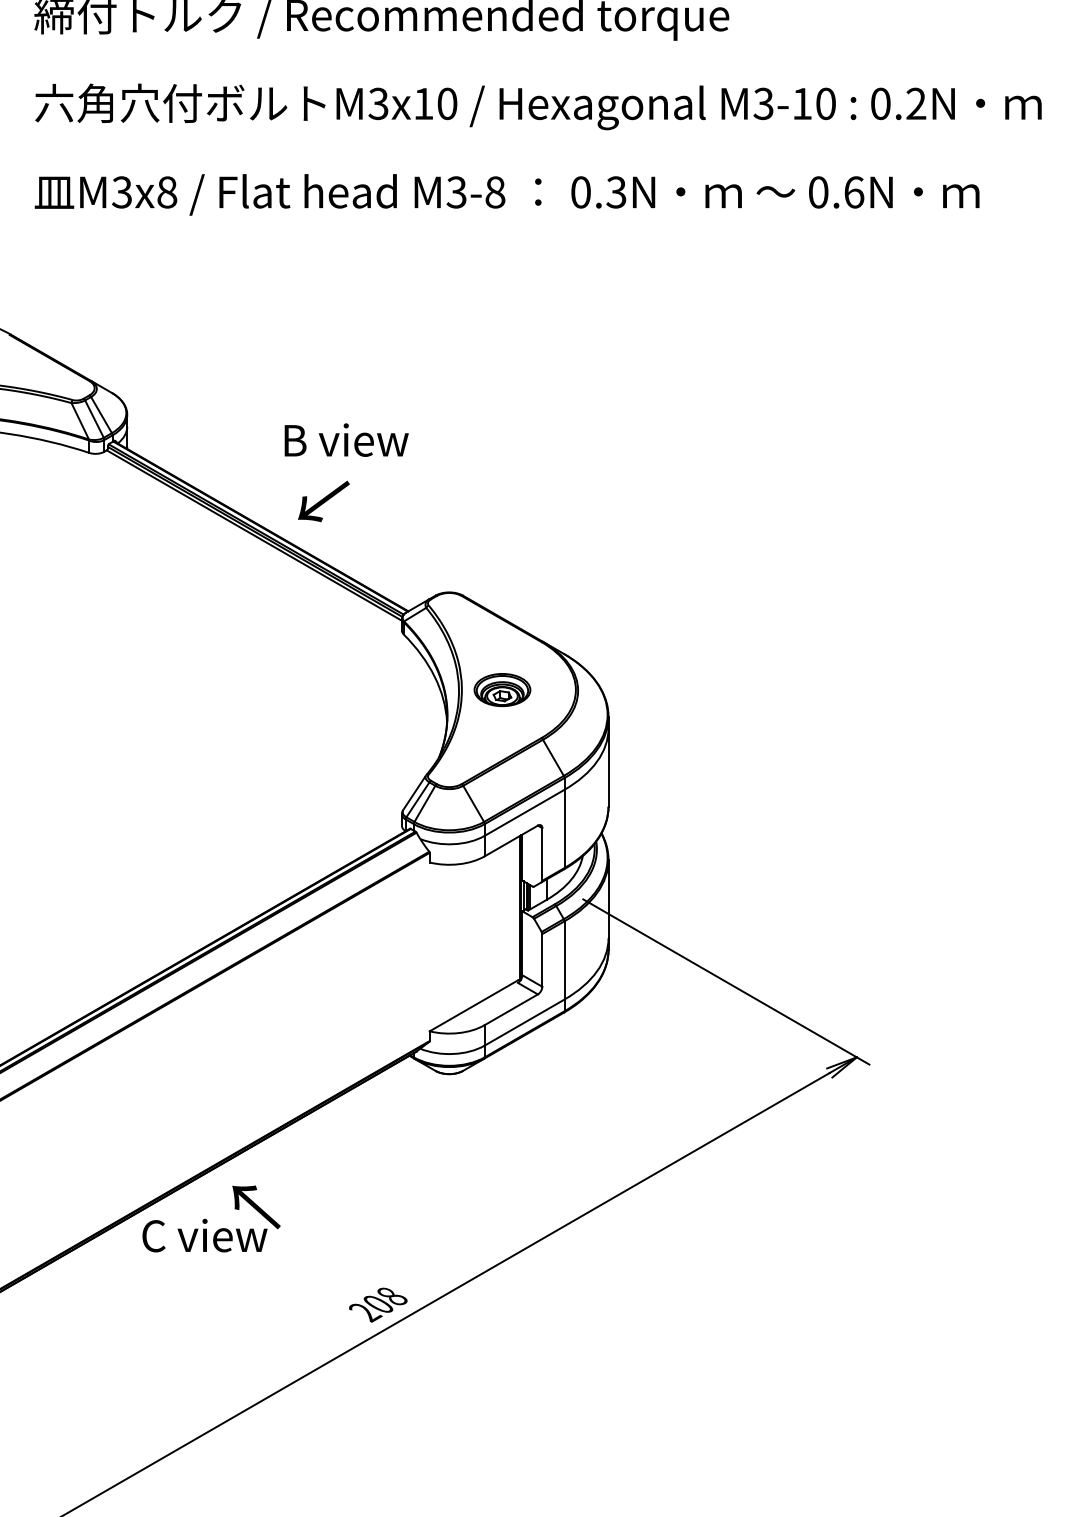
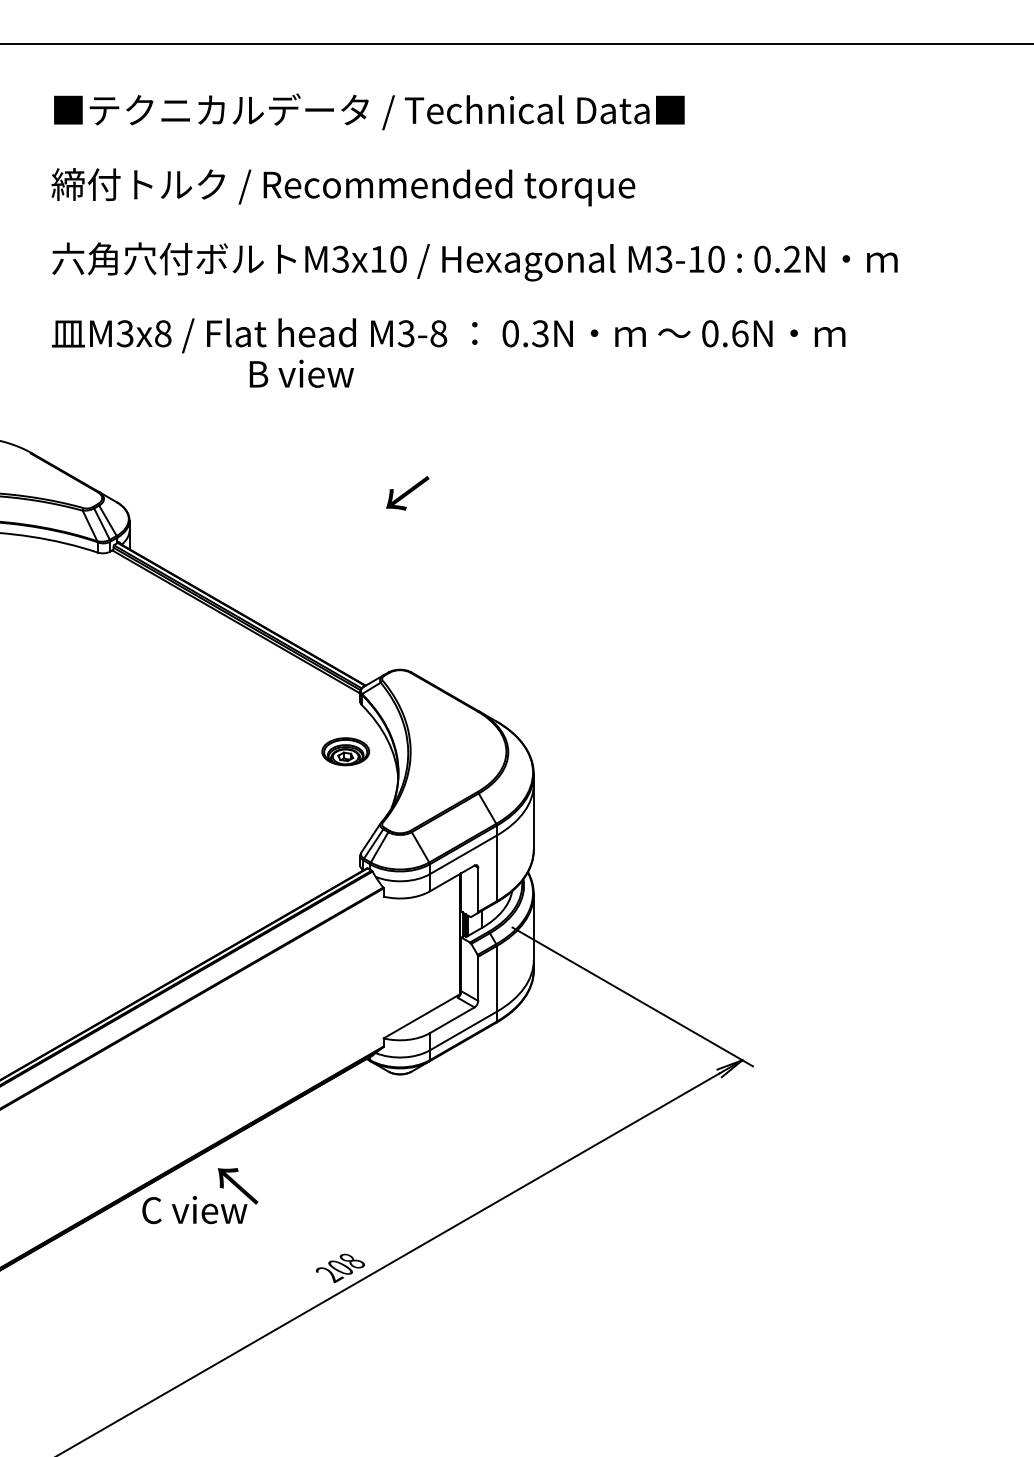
text: (346, 439) -> (301, 373), moved
text: (323, 501) -> (407, 493), moved
part: (502, 689) -> (345, 751), moved

